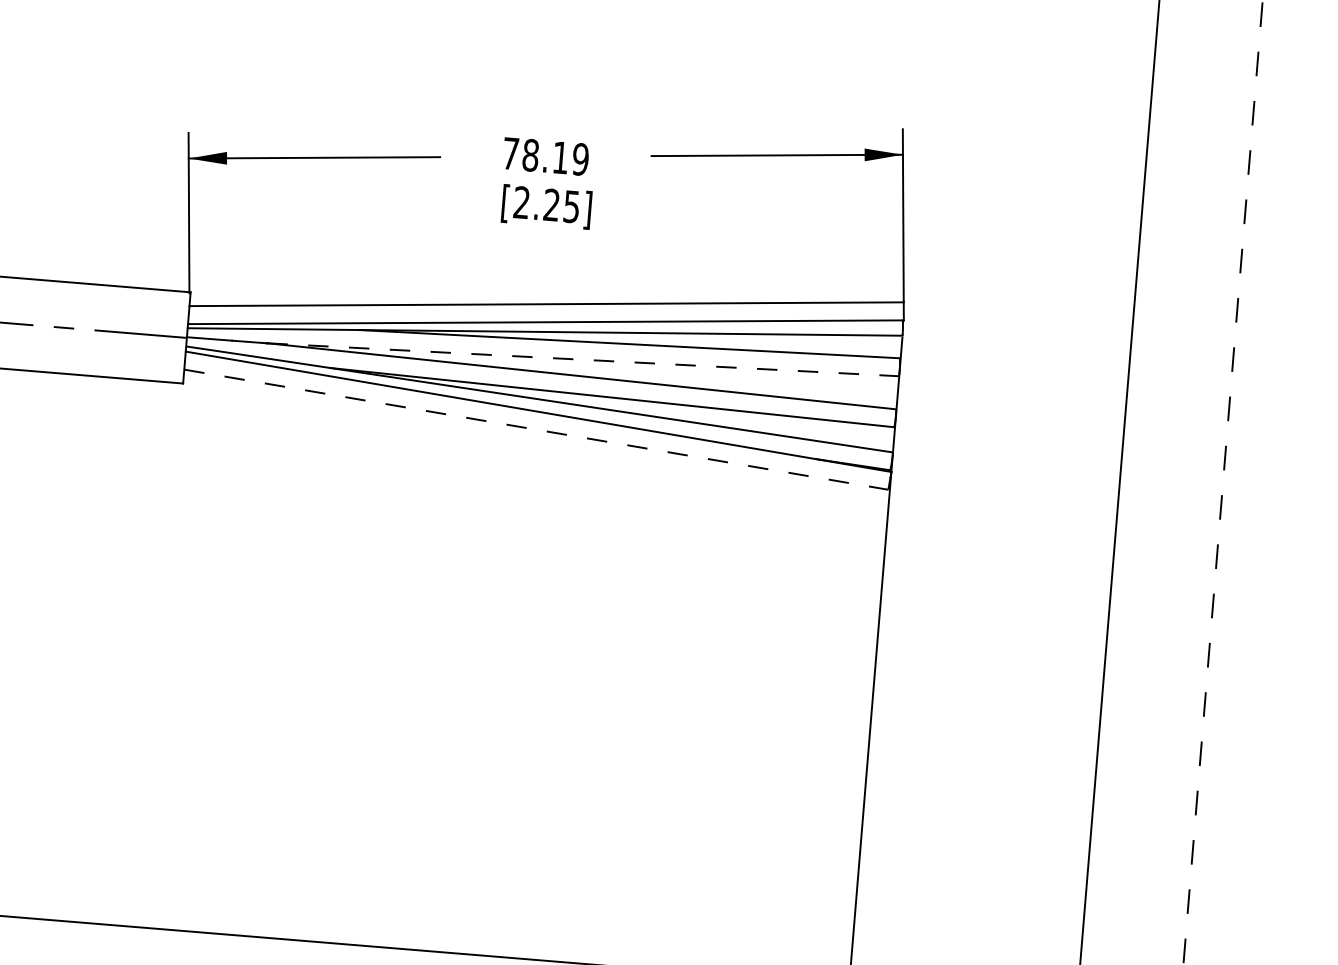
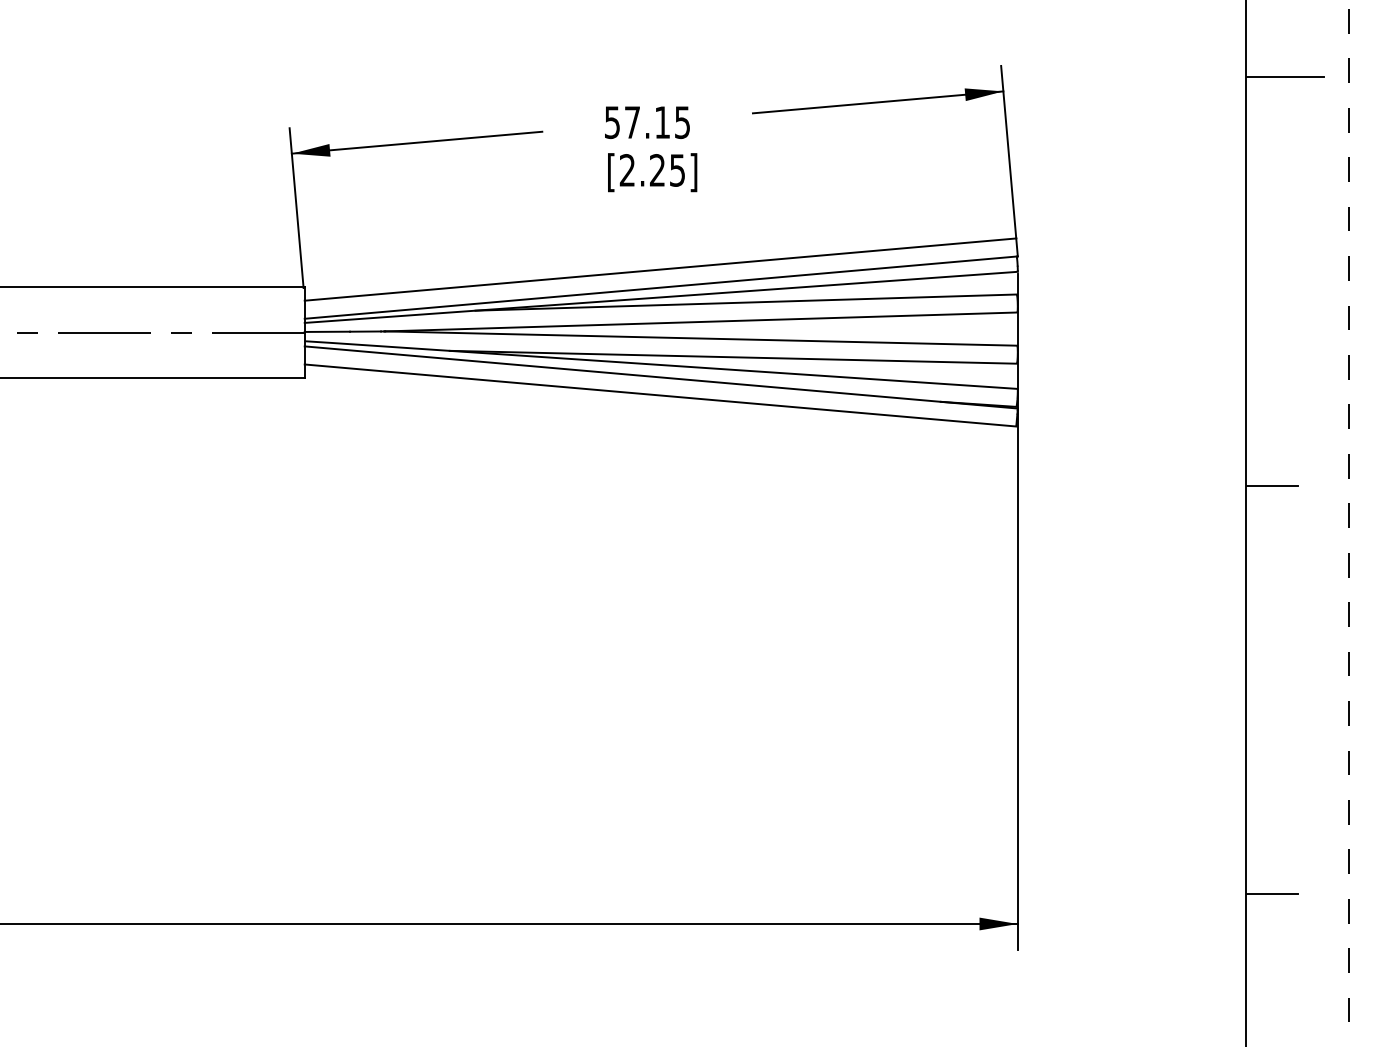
text: (545, 156) -> (647, 122), 78.19 -> 57.15
line: (1185, 162) -> (1285, 76), added
line: (583, 359) -> (701, 321), dashed -> solid
line: (536, 429) -> (660, 395), dashed -> solid
line: (1138, 569) -> (1272, 485), added

